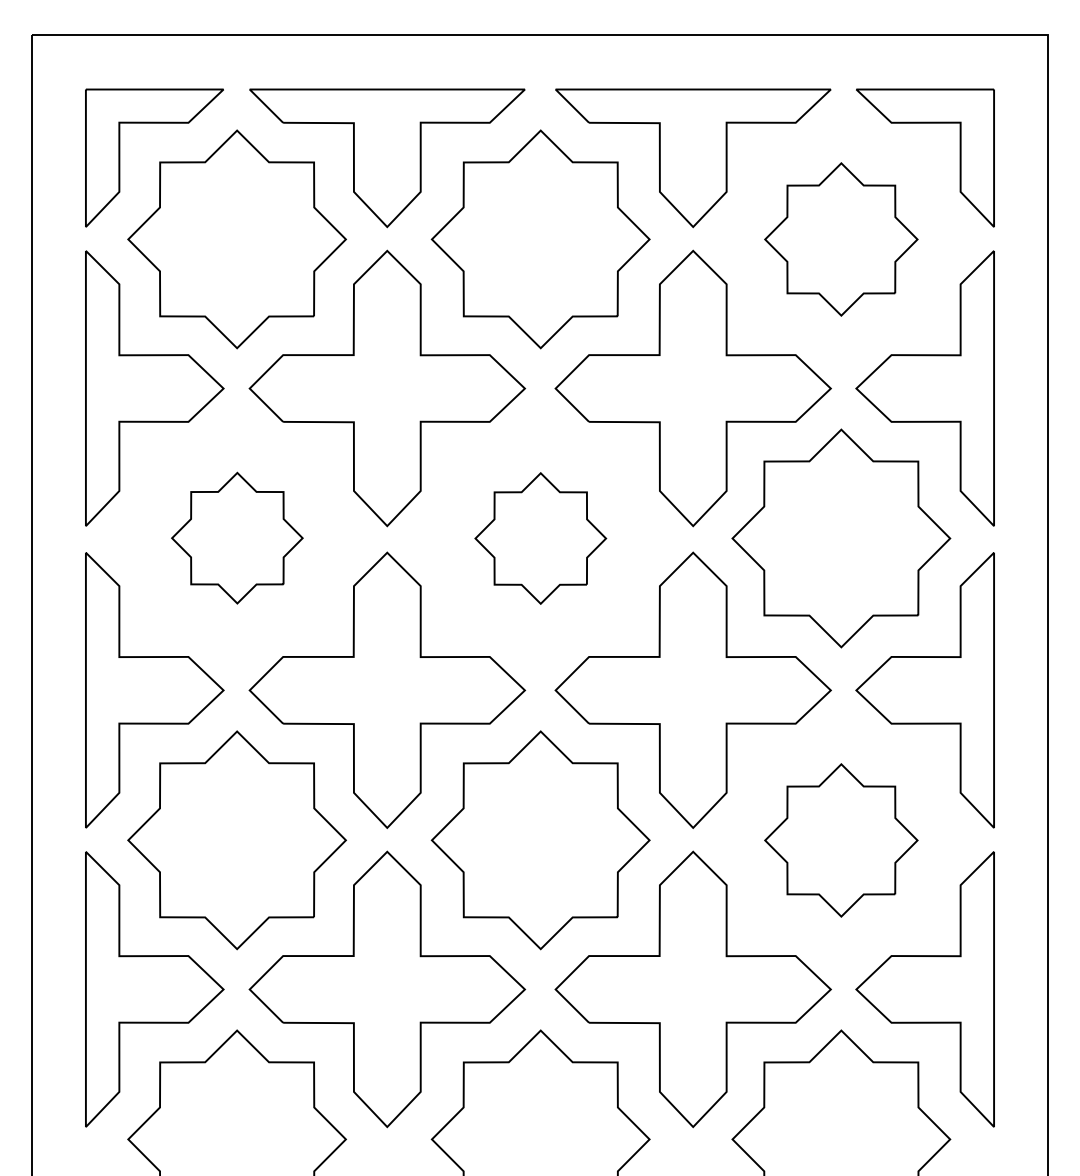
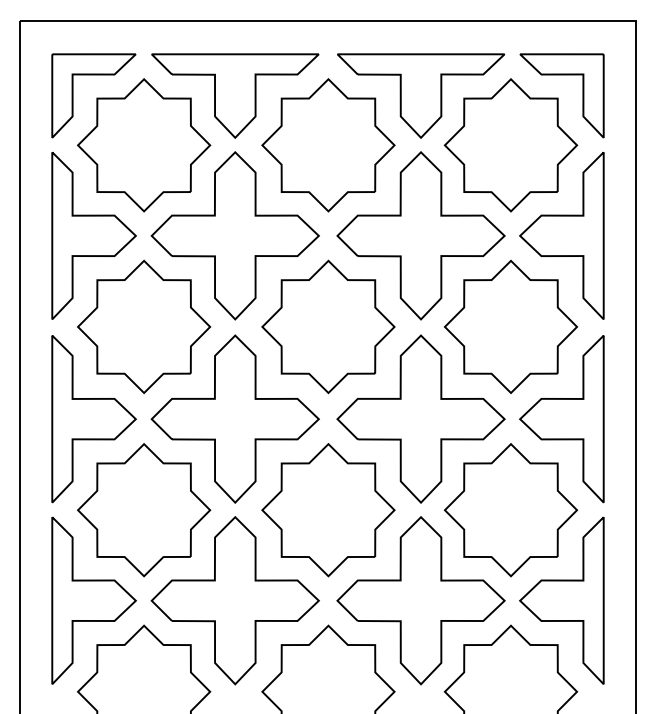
part: (840, 239) -> (510, 145), size x1.43
part: (237, 537) -> (144, 326), size x1.67
part: (540, 537) -> (328, 326), size x1.67
part: (840, 840) -> (510, 510), size x1.43

